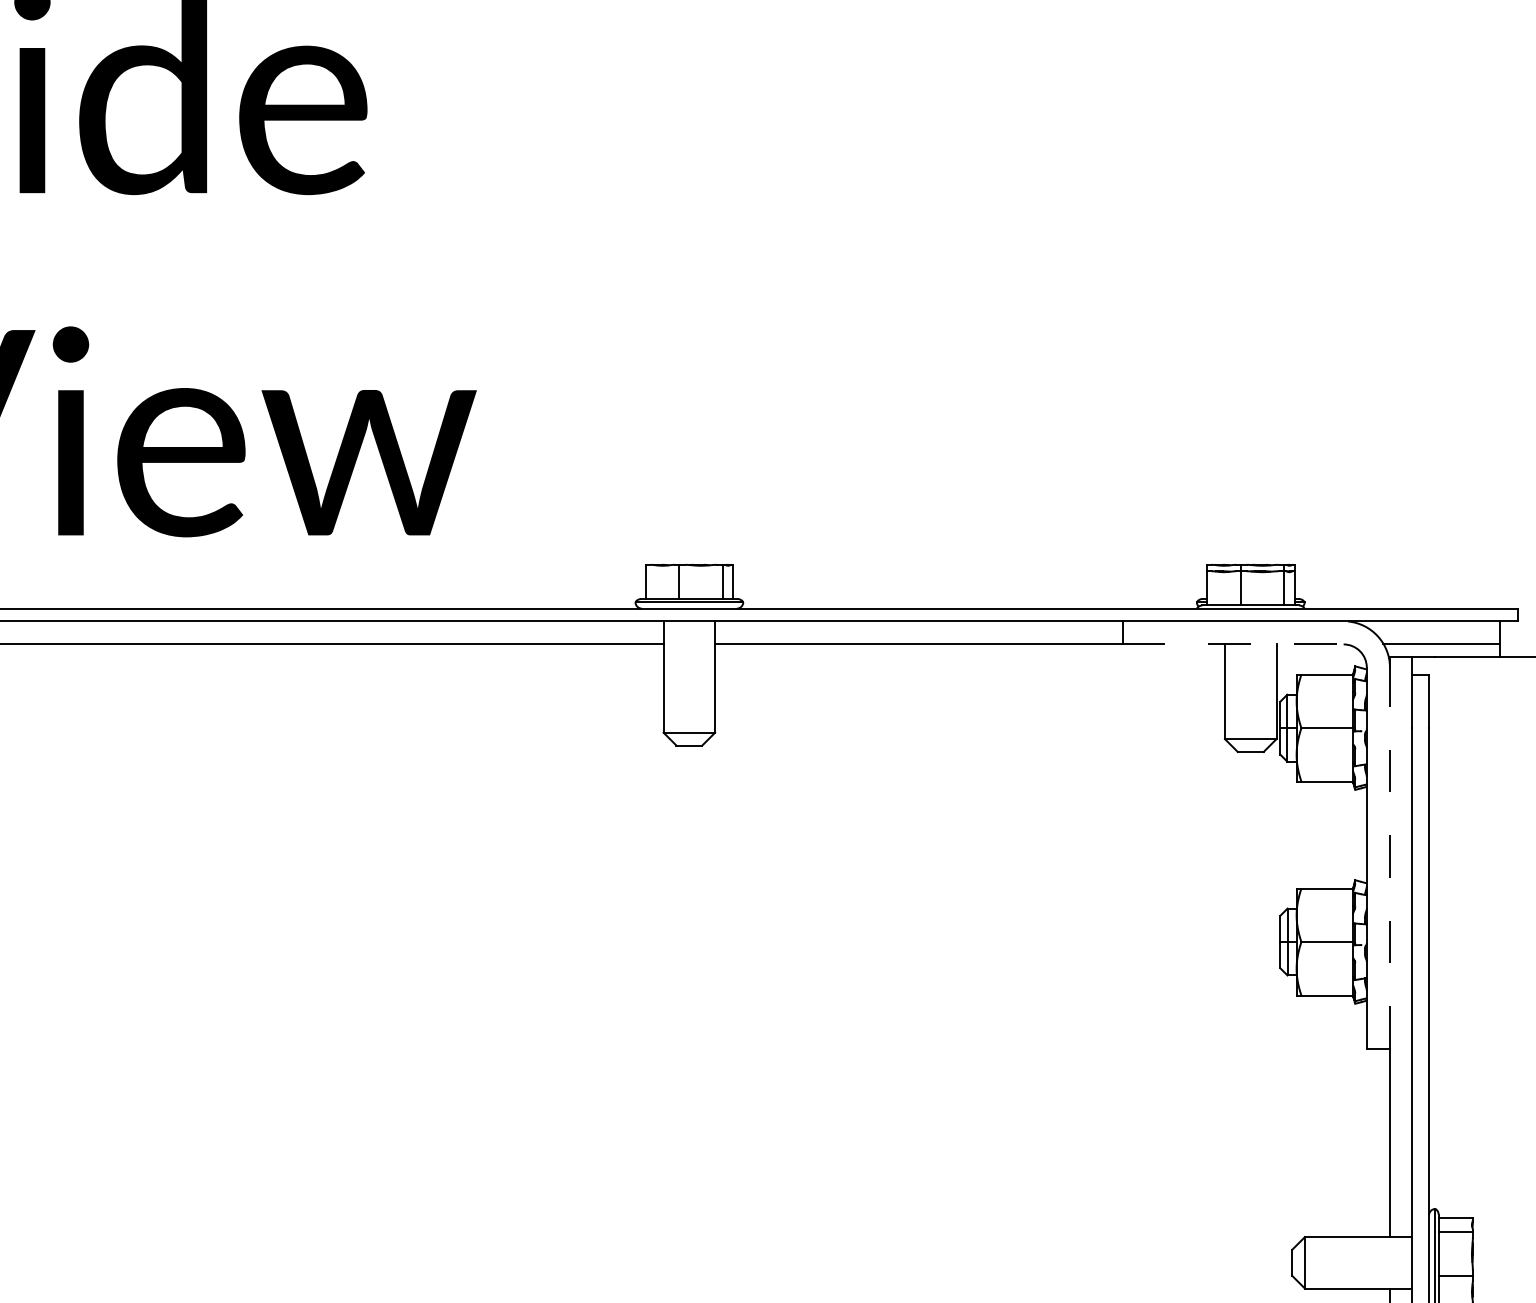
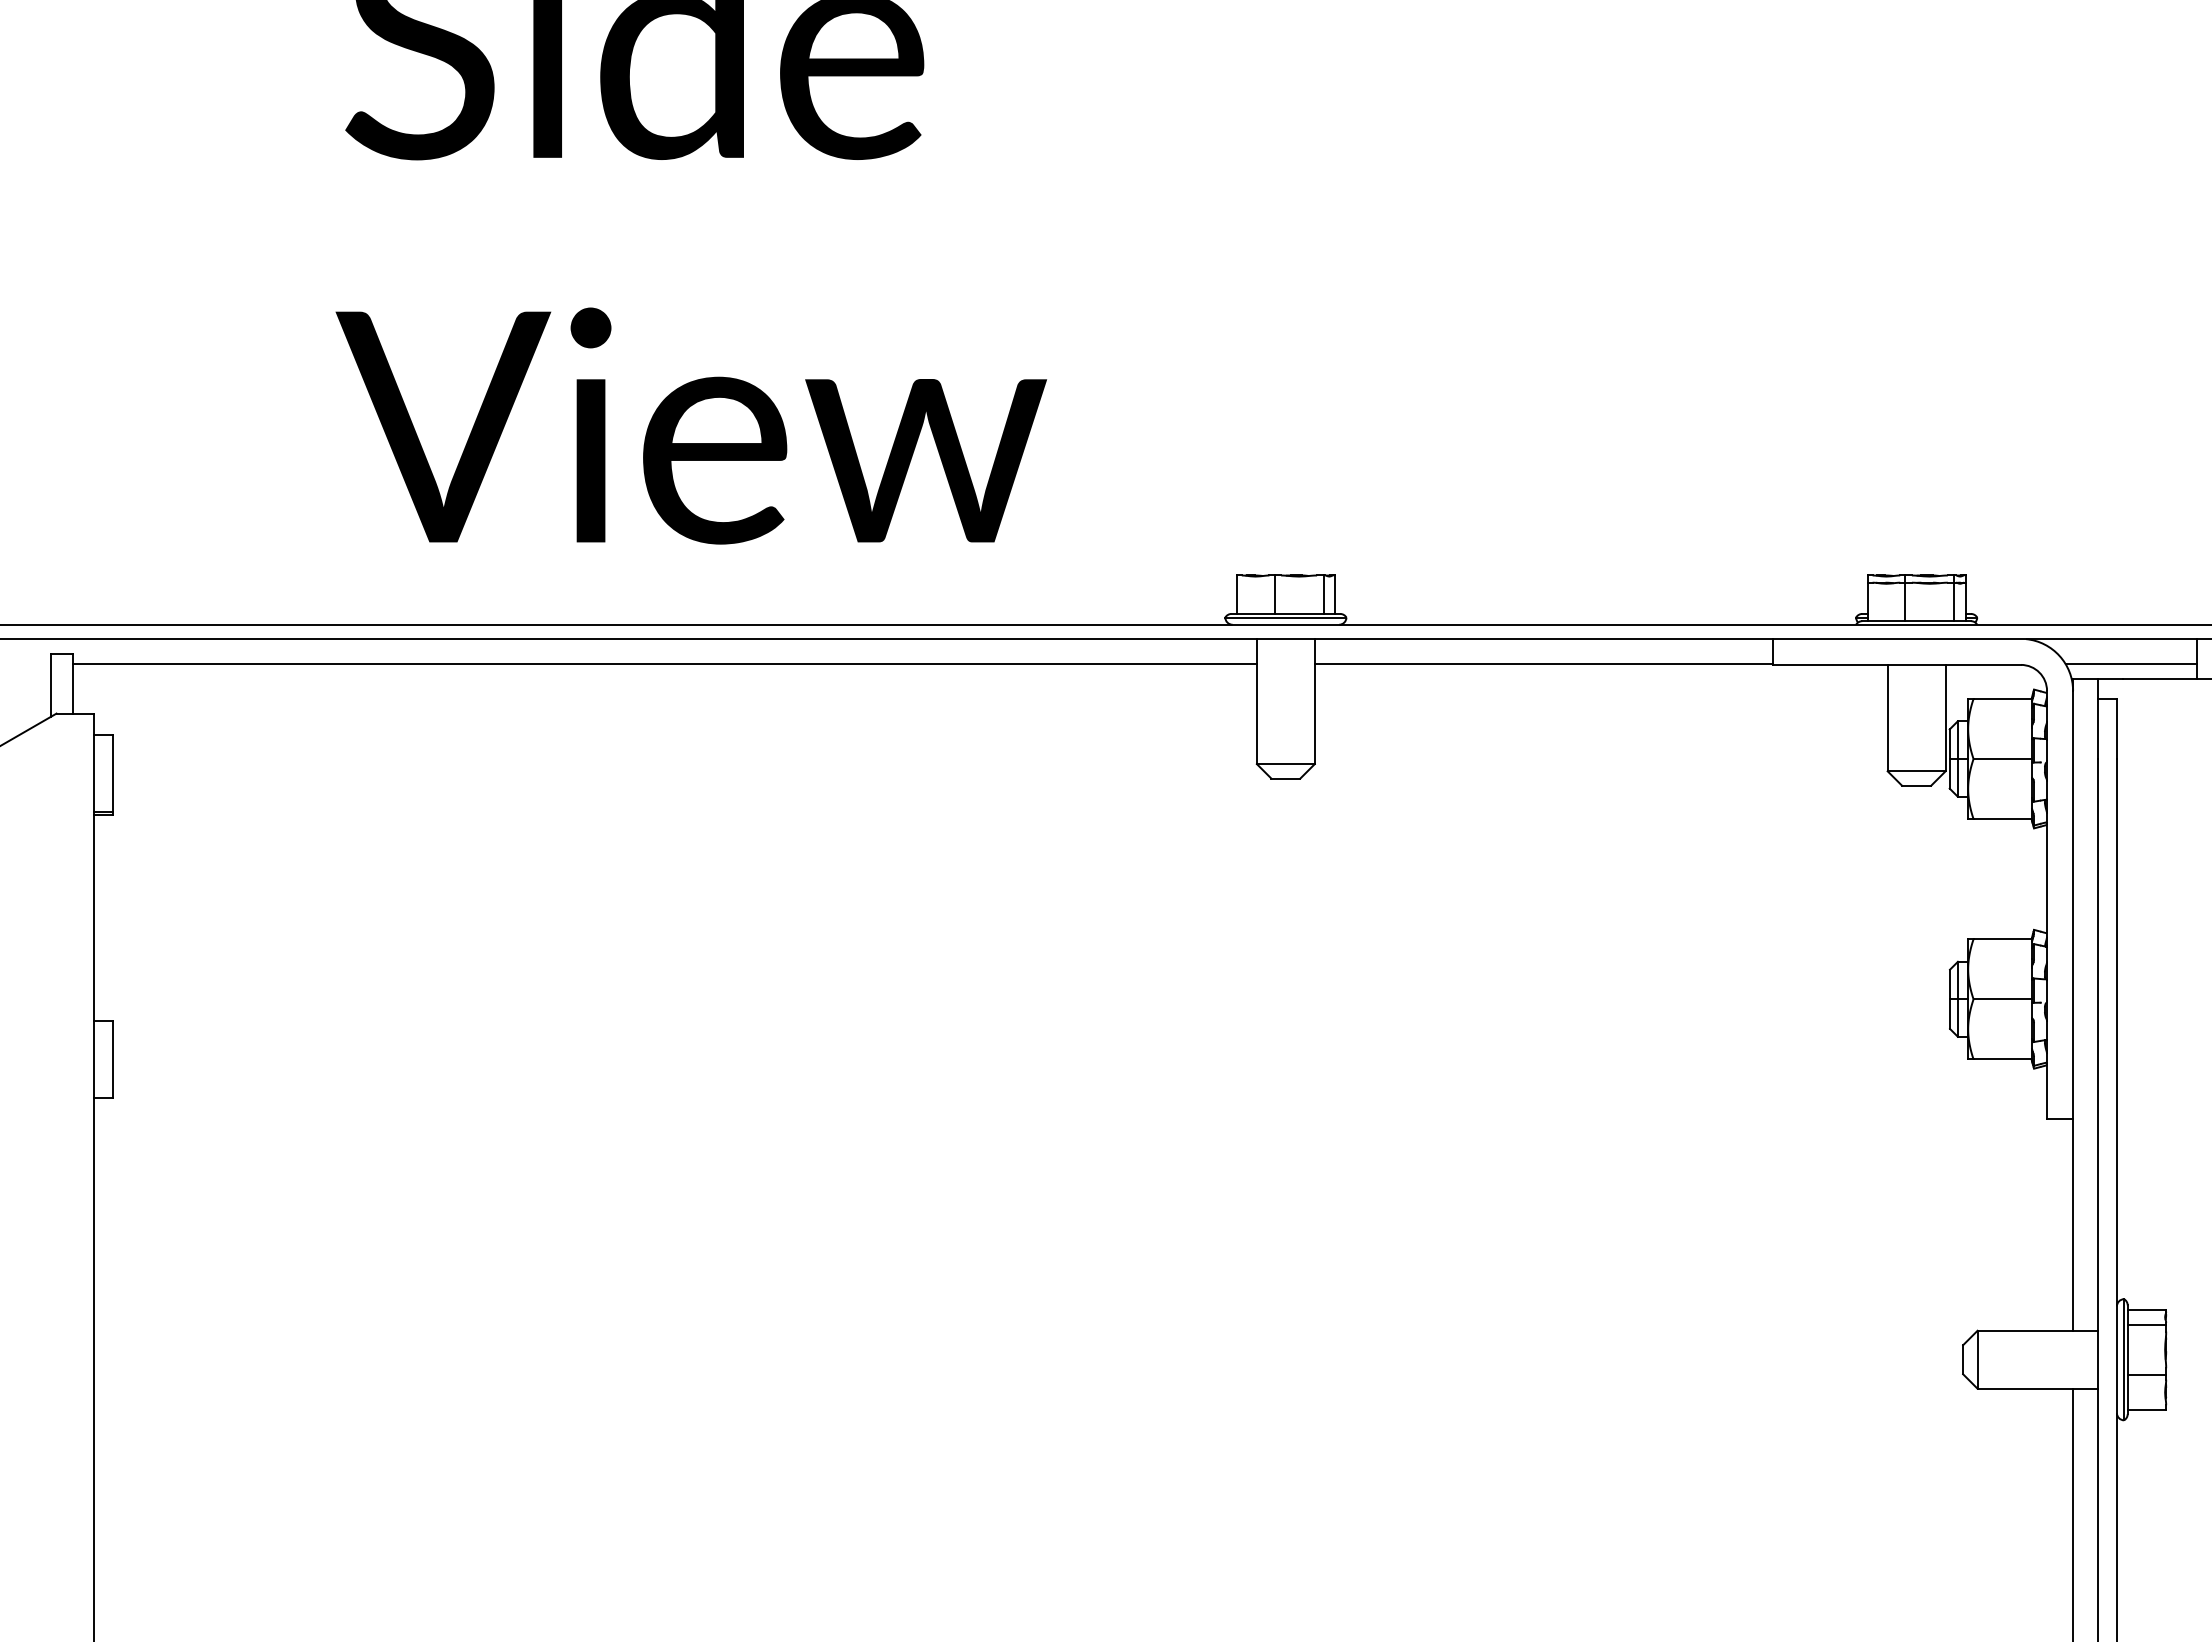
line: (1233, 644) -> (1897, 664), dashed -> solid
line: (1390, 857) -> (2073, 904), dashed -> solid

